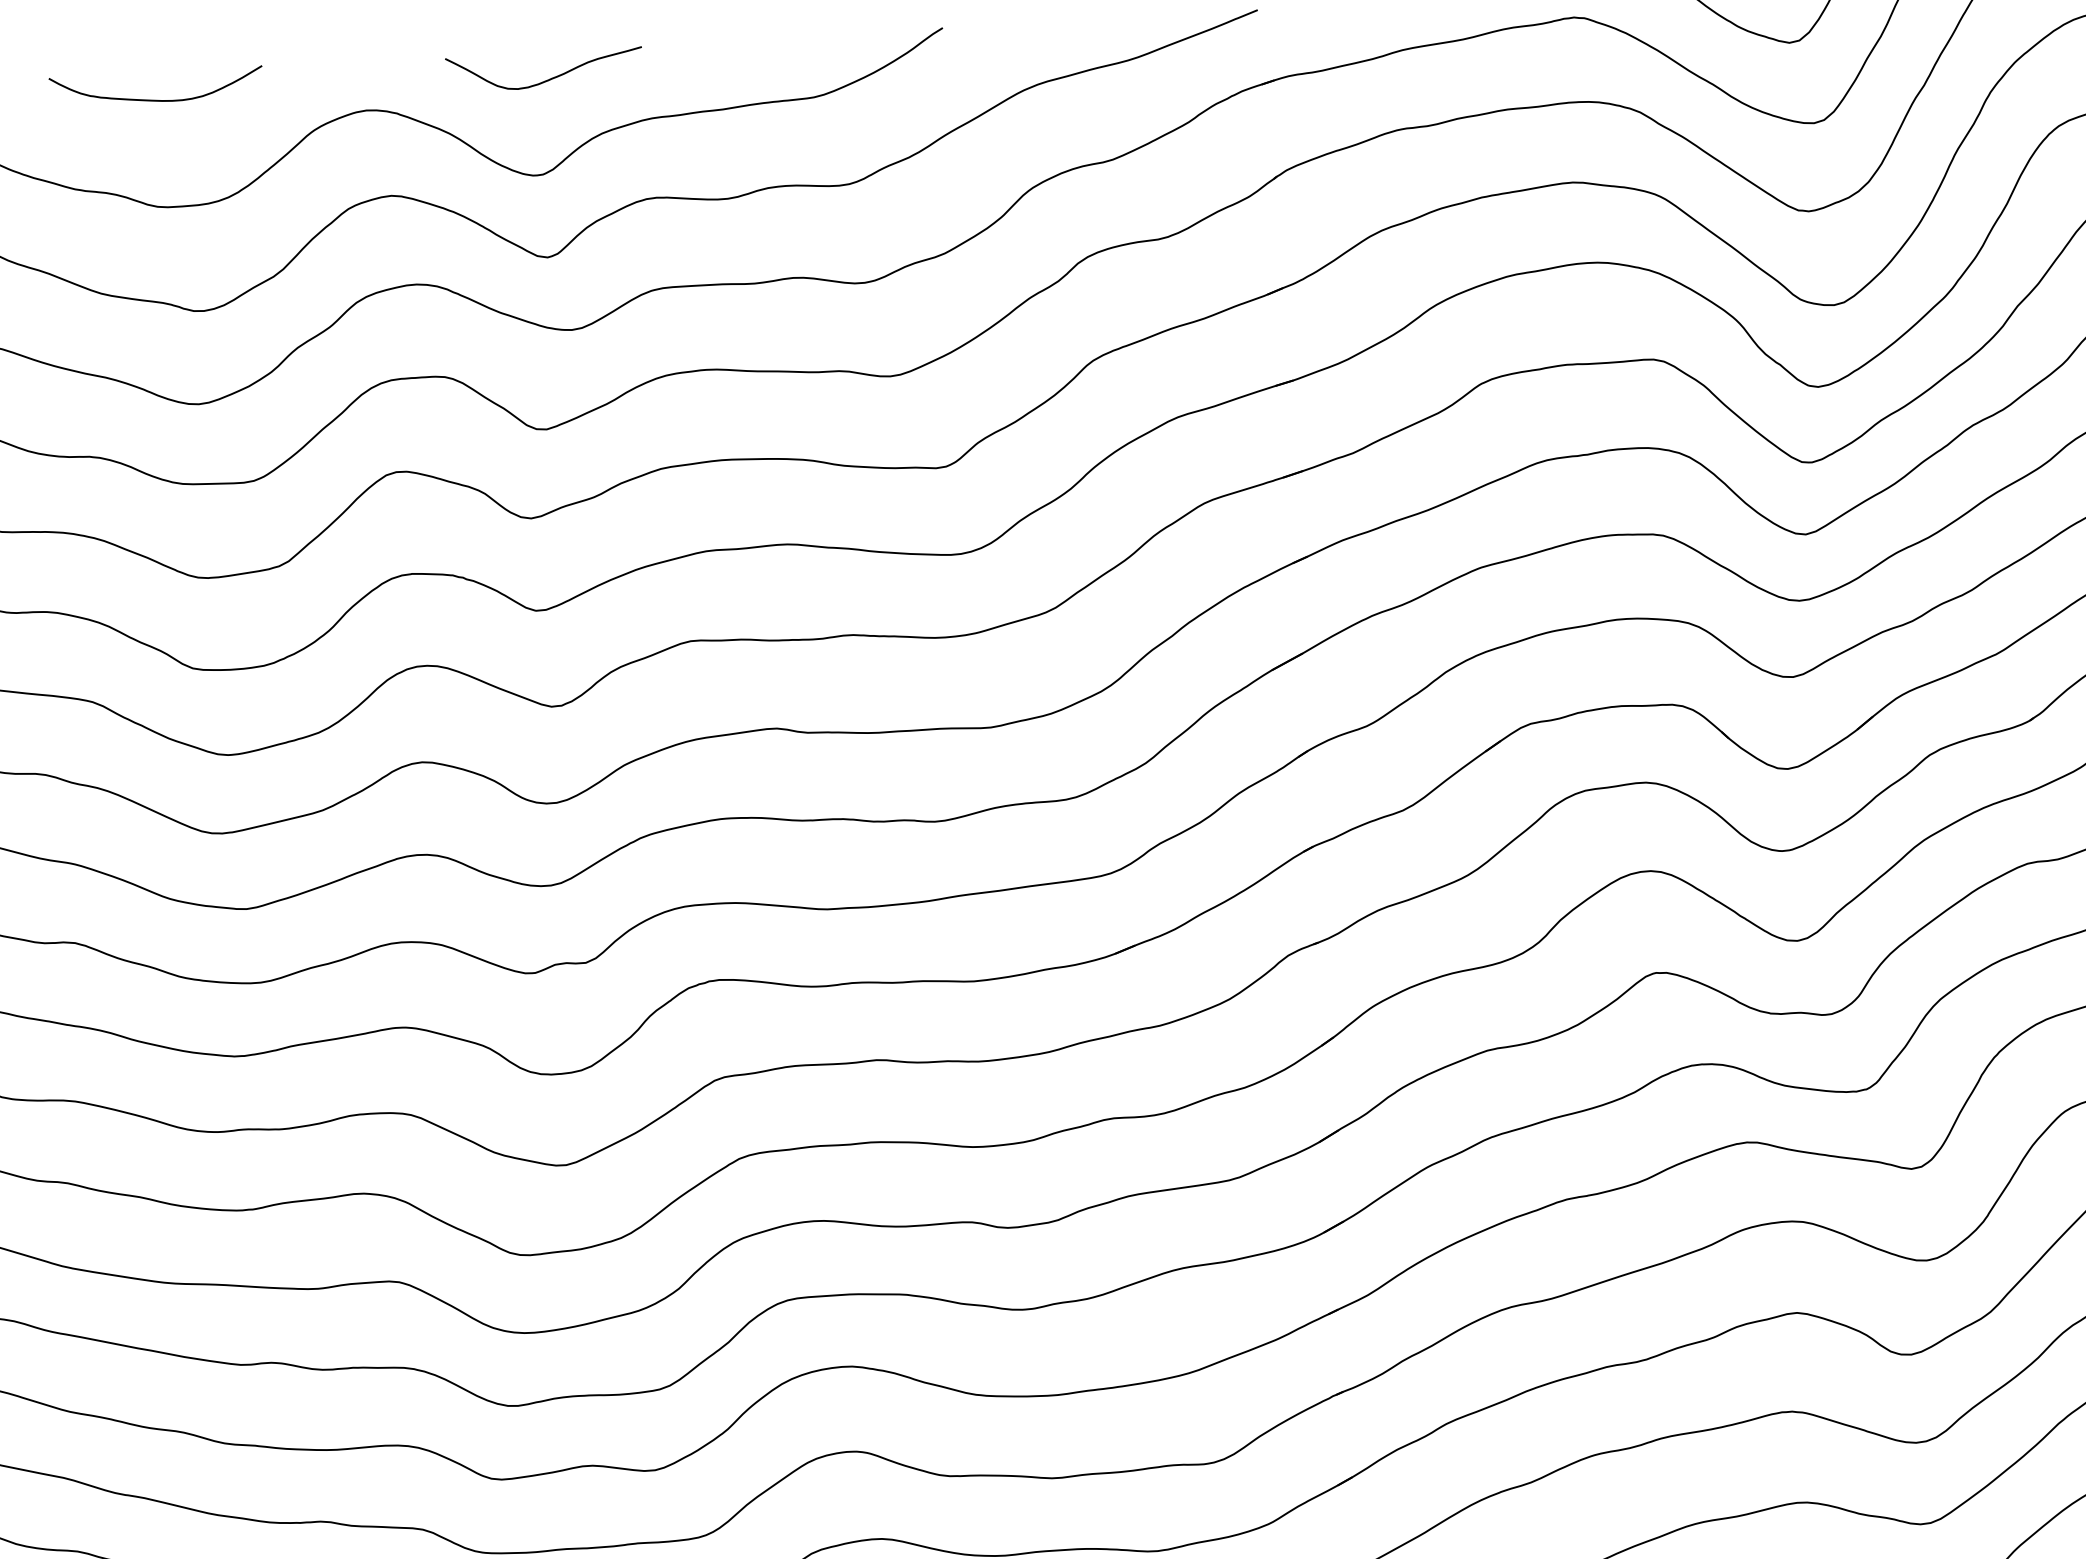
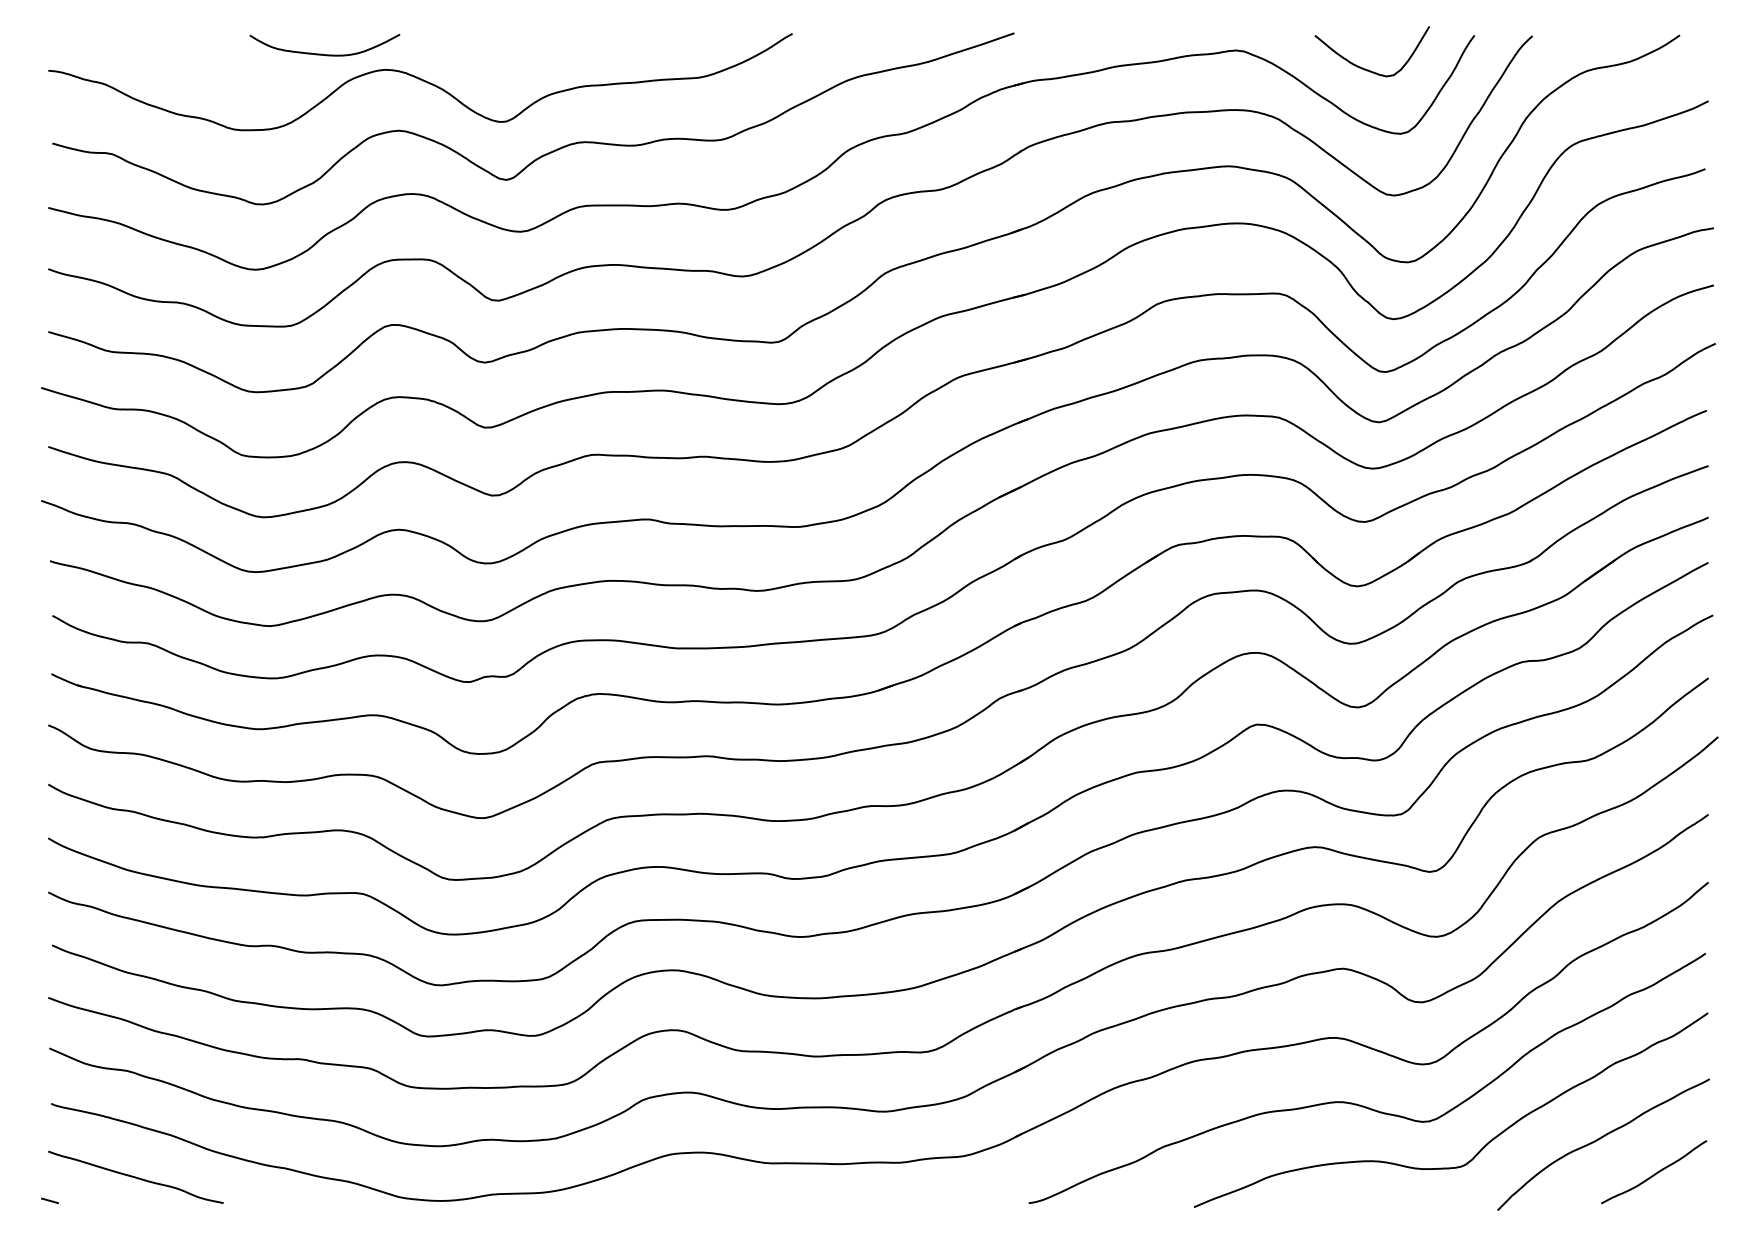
curve: (548, 78) -> (513, 54), removed
curve: (152, 98) -> (321, 53), moved

